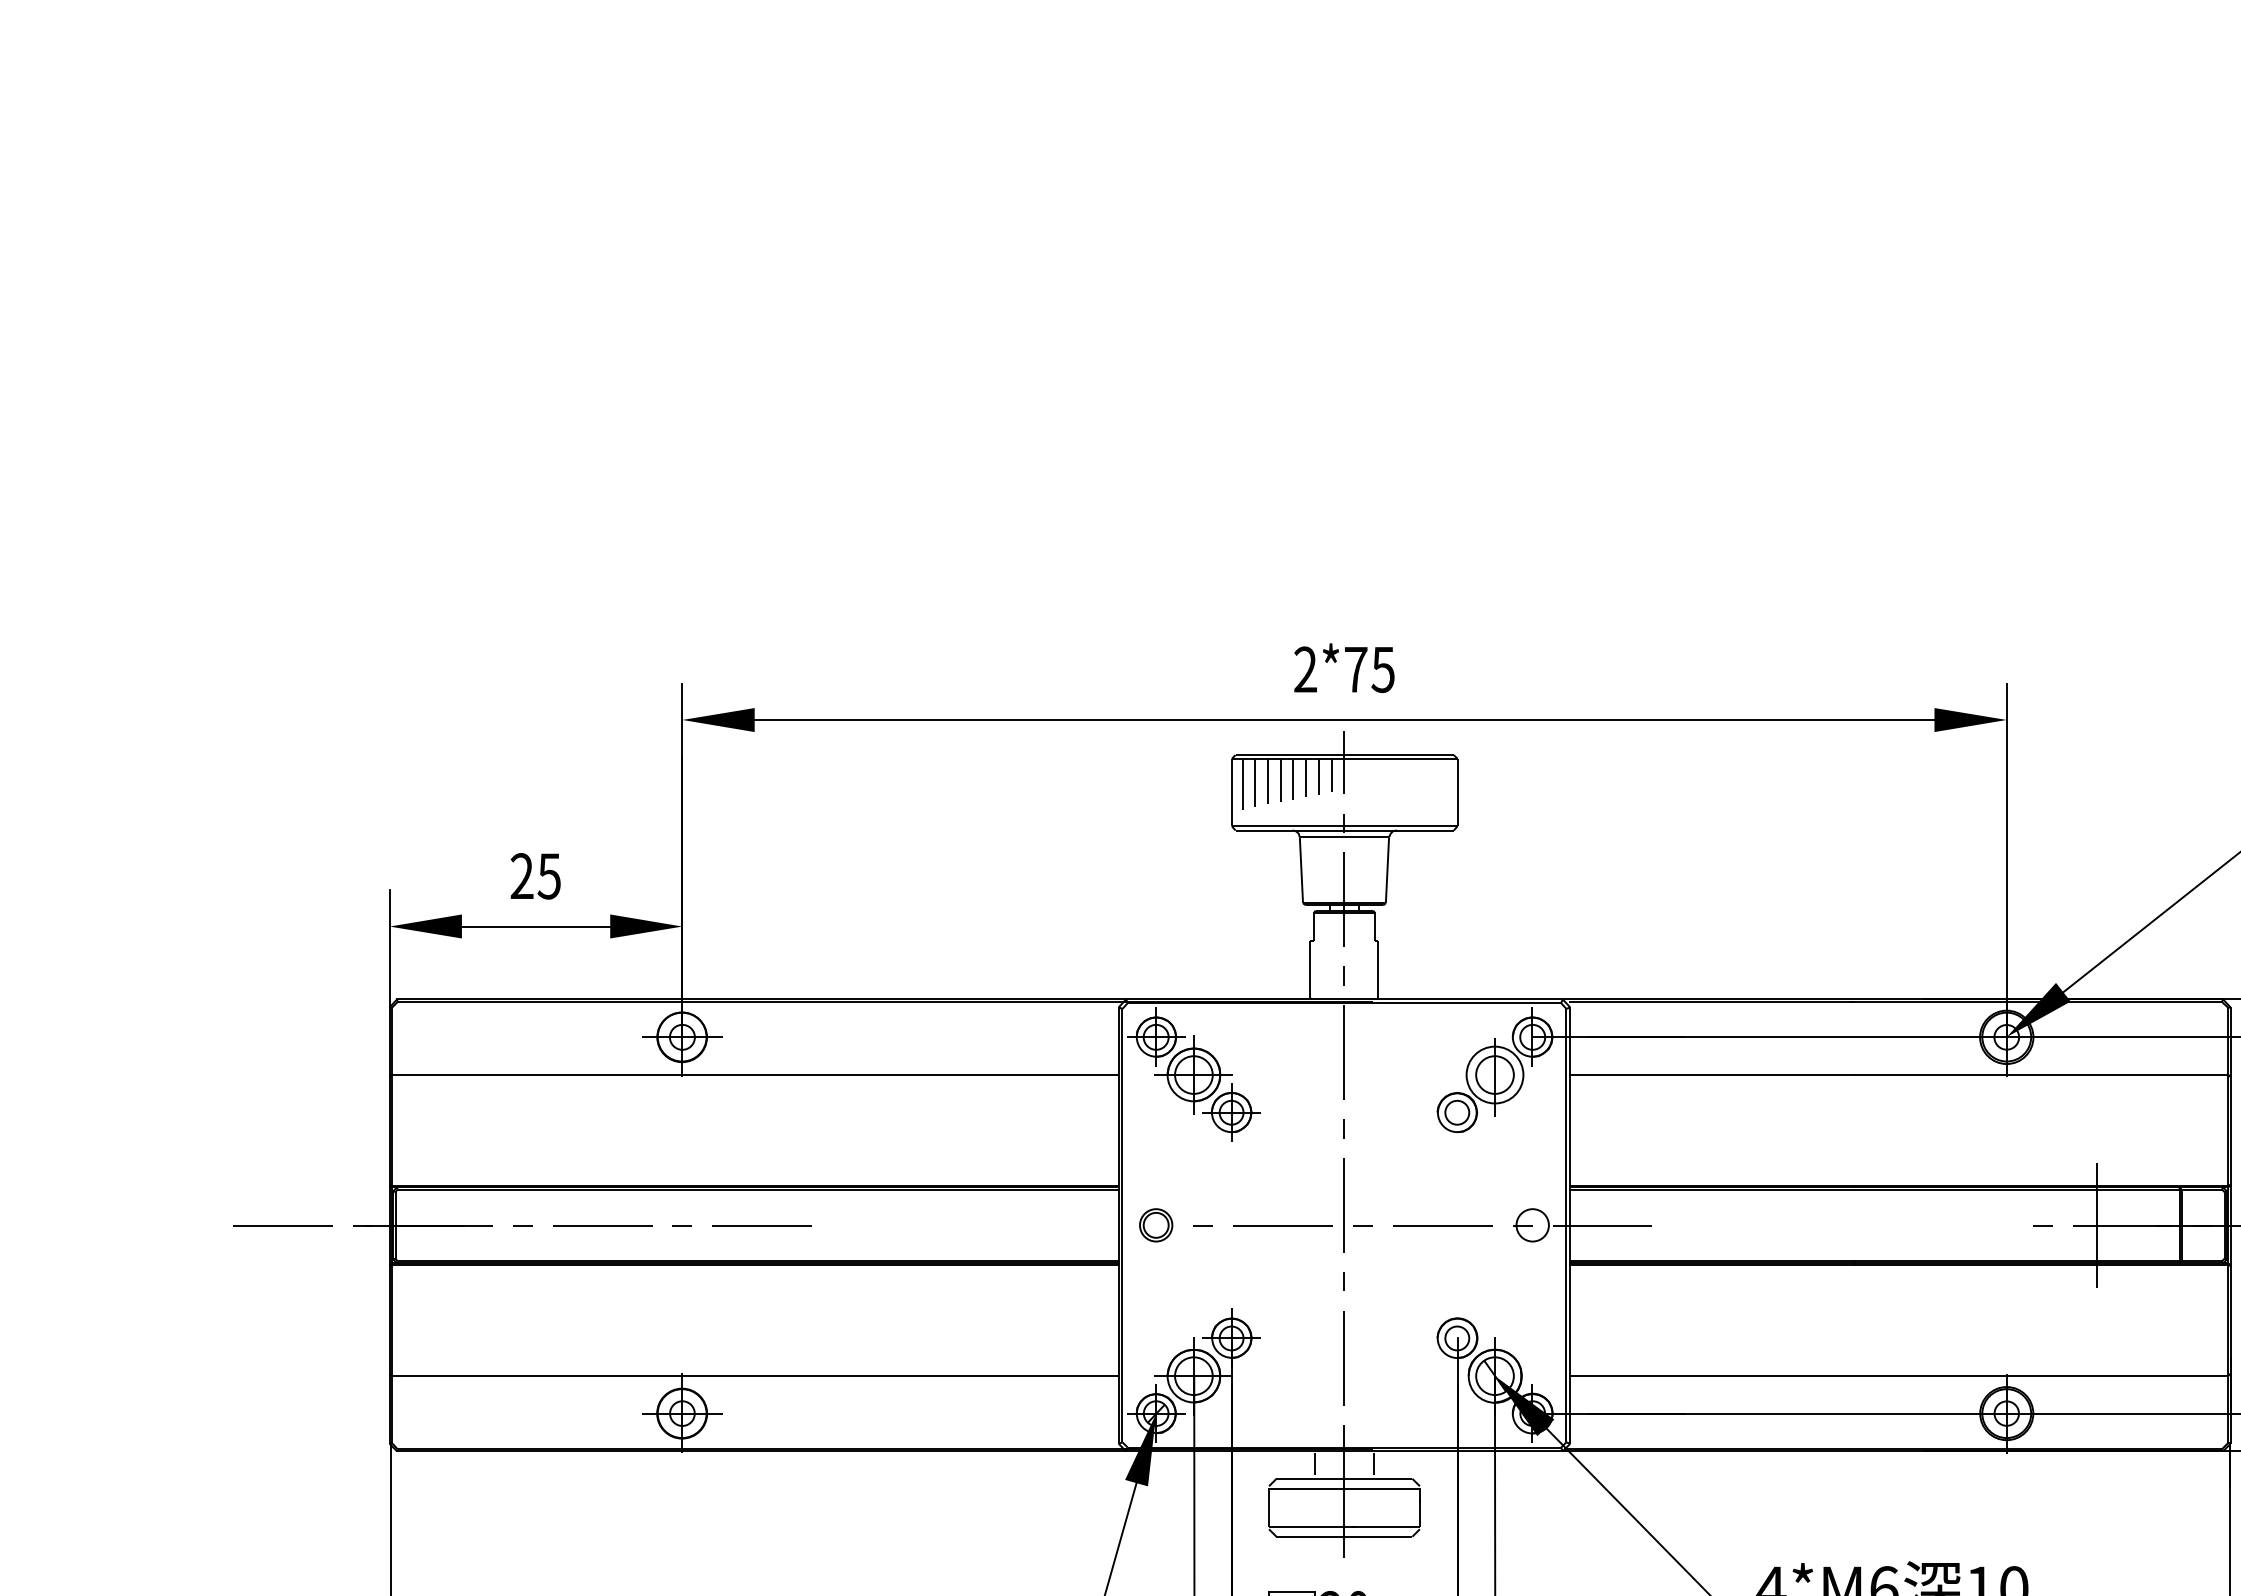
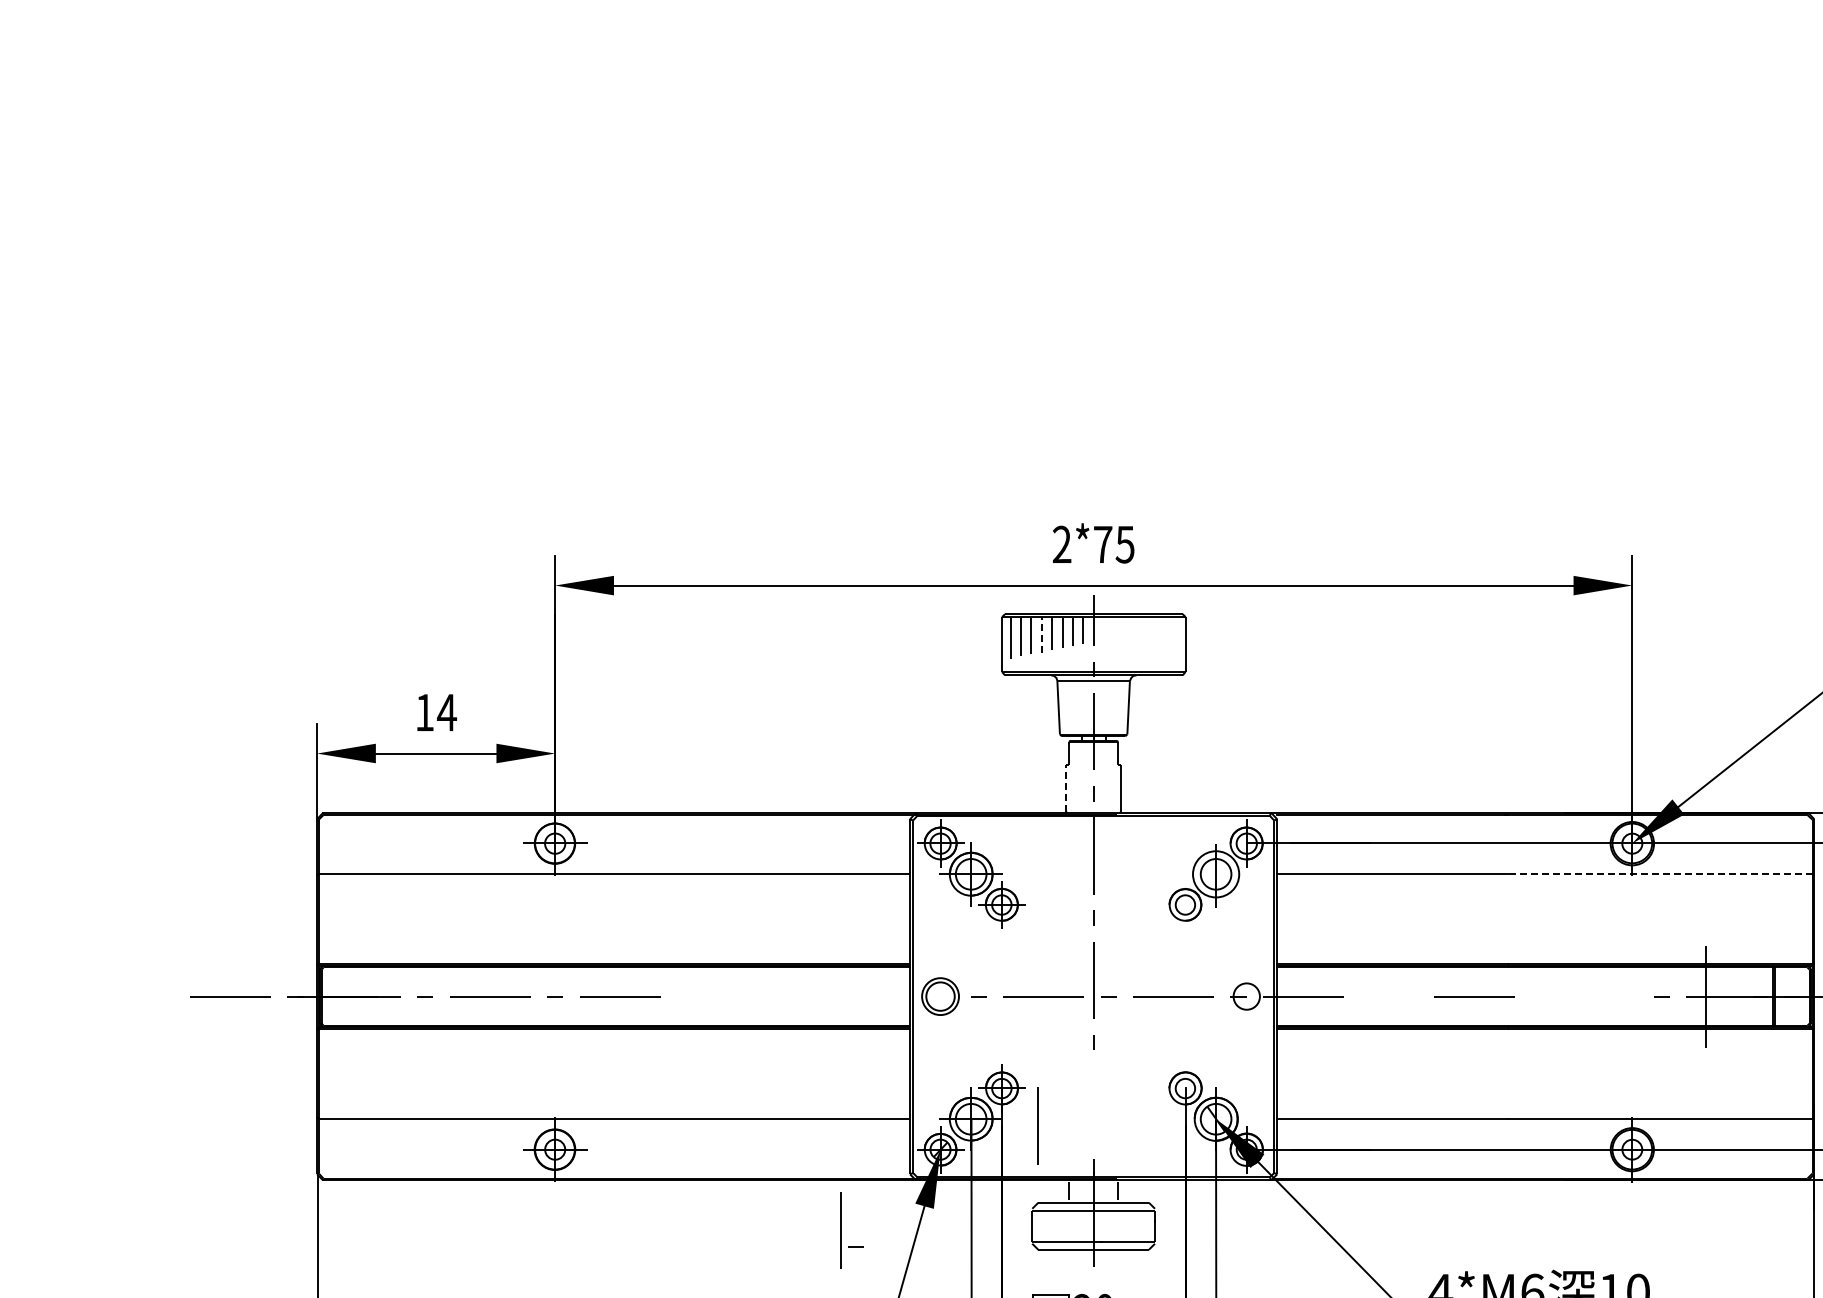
line: (1280, 780) -> (1041, 634), solid -> dashed
text: (536, 876) -> (436, 712), 25 -> 14
line: (1311, 969) -> (1066, 788), solid -> dashed
line: (2040, 1075) -> (1659, 874), solid -> dashed
part: (1156, 1225) -> (940, 996), size x1.4
line: (1812, 1225) -> (1474, 996), added
line: (1344, 1358) -> (1037, 1125), moved
part: (1034, 1512) -> (841, 1230), added

